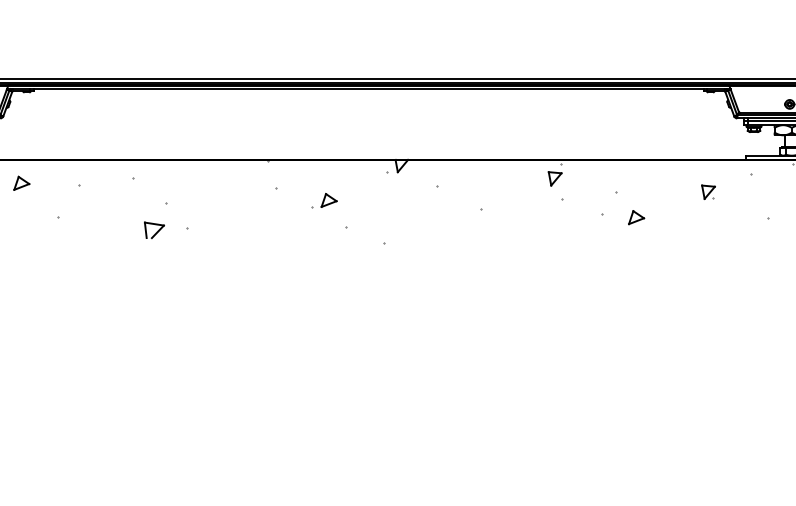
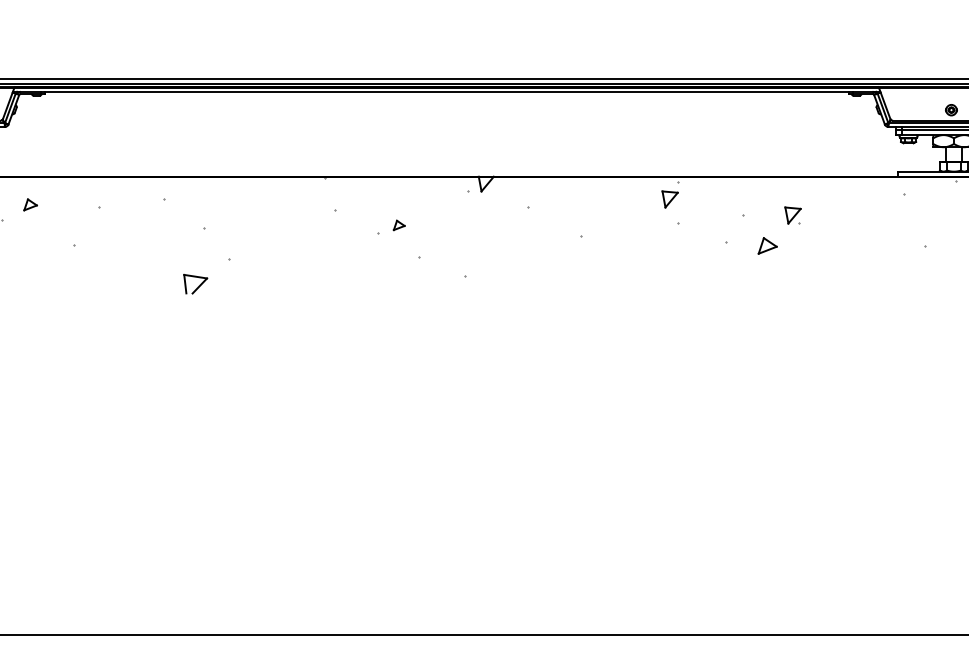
part: (21, 183) -> (30, 204), size x0.7
part: (708, 192) -> (792, 215), moved
part: (329, 200) -> (399, 225), size x0.6
part: (154, 230) -> (195, 284), moved

